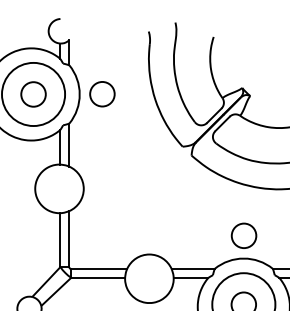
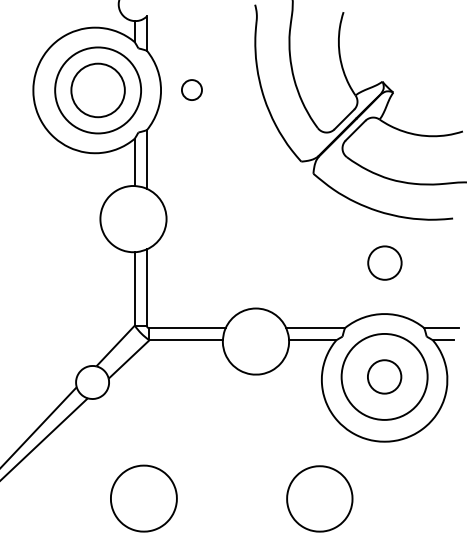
circle: (102, 93) -> (191, 89), size x0.6
circle: (33, 94) -> (97, 90), size x1.6
circle: (243, 235) -> (384, 262), moved

